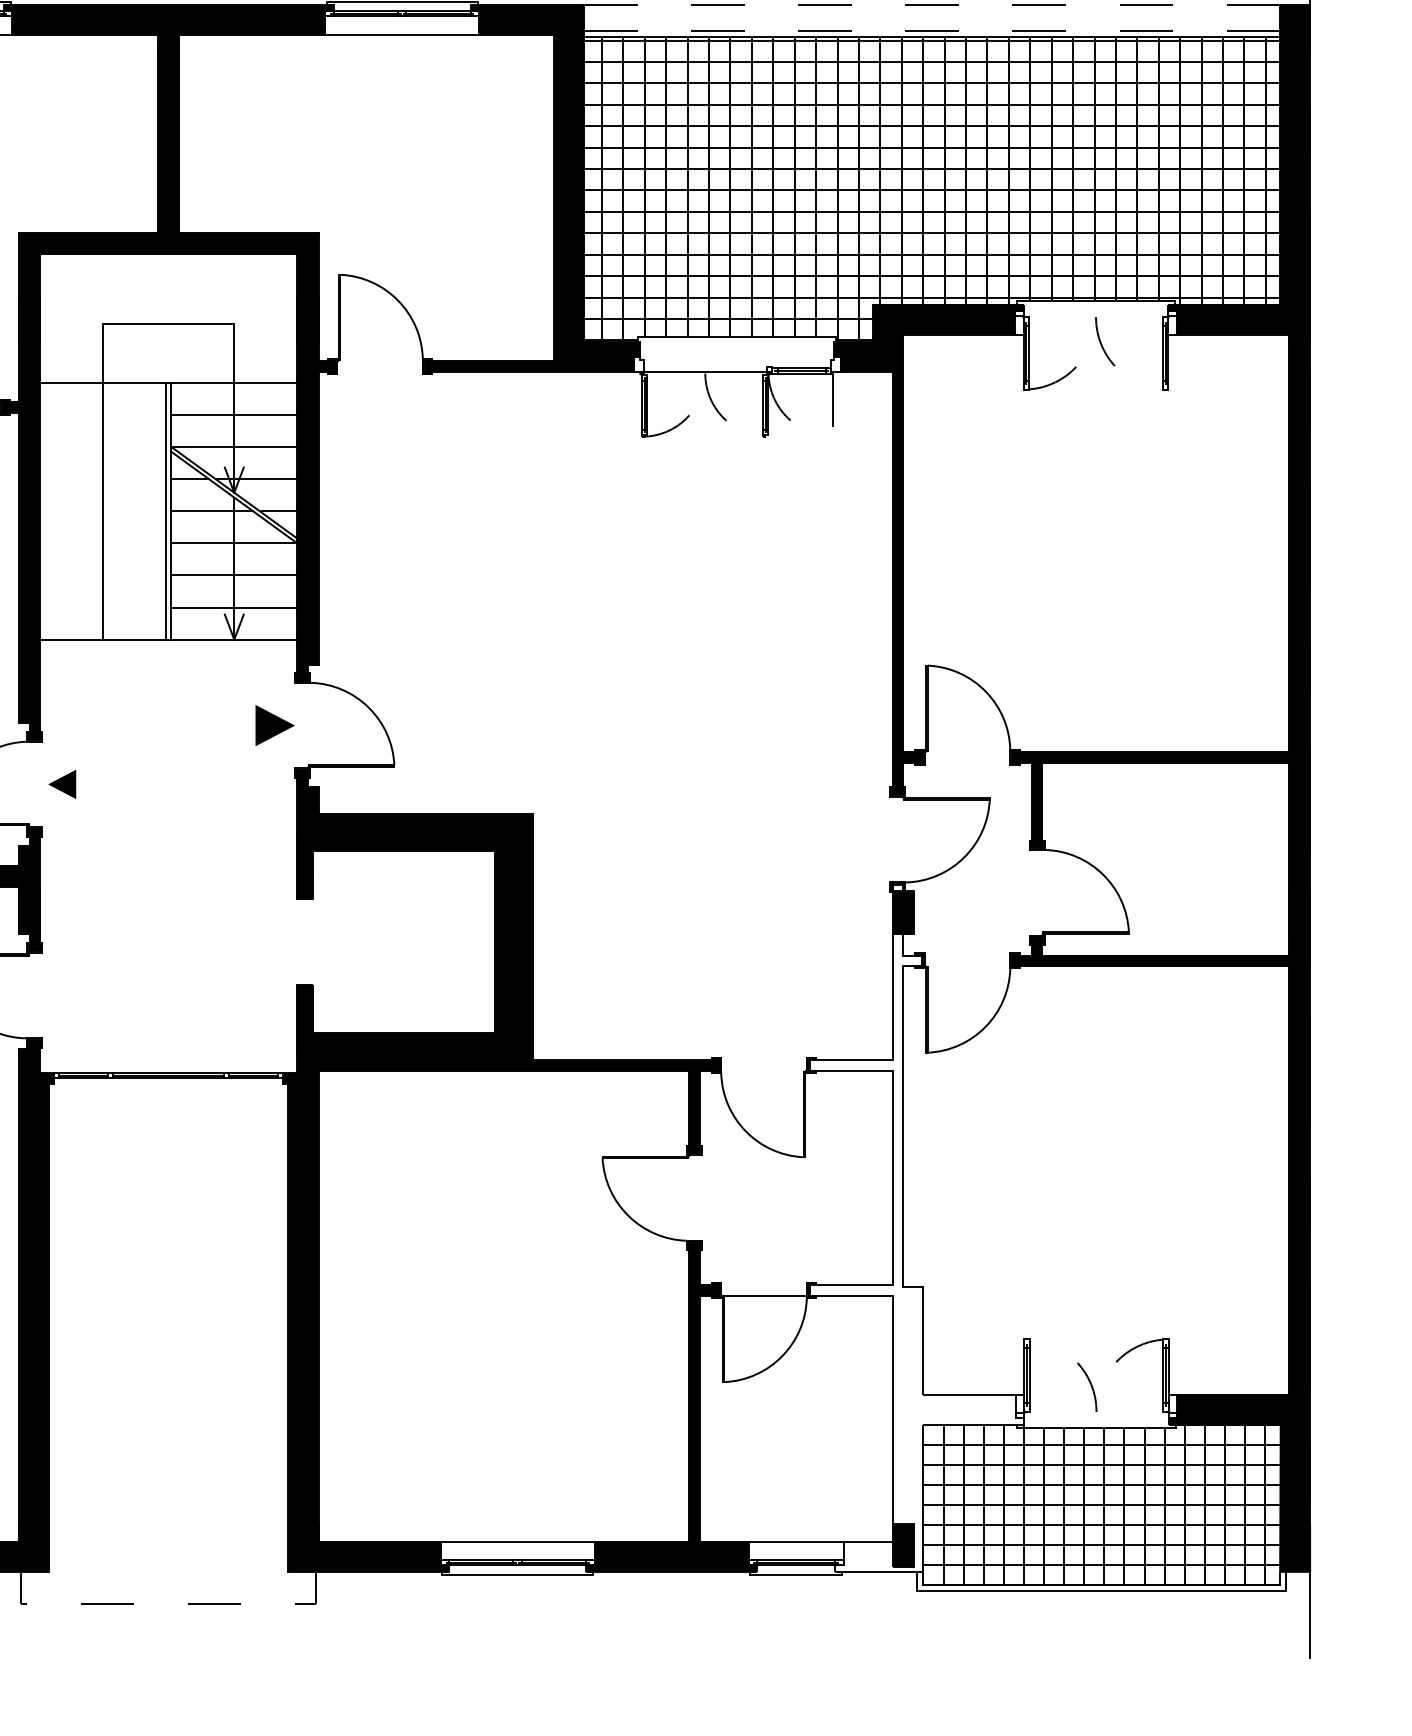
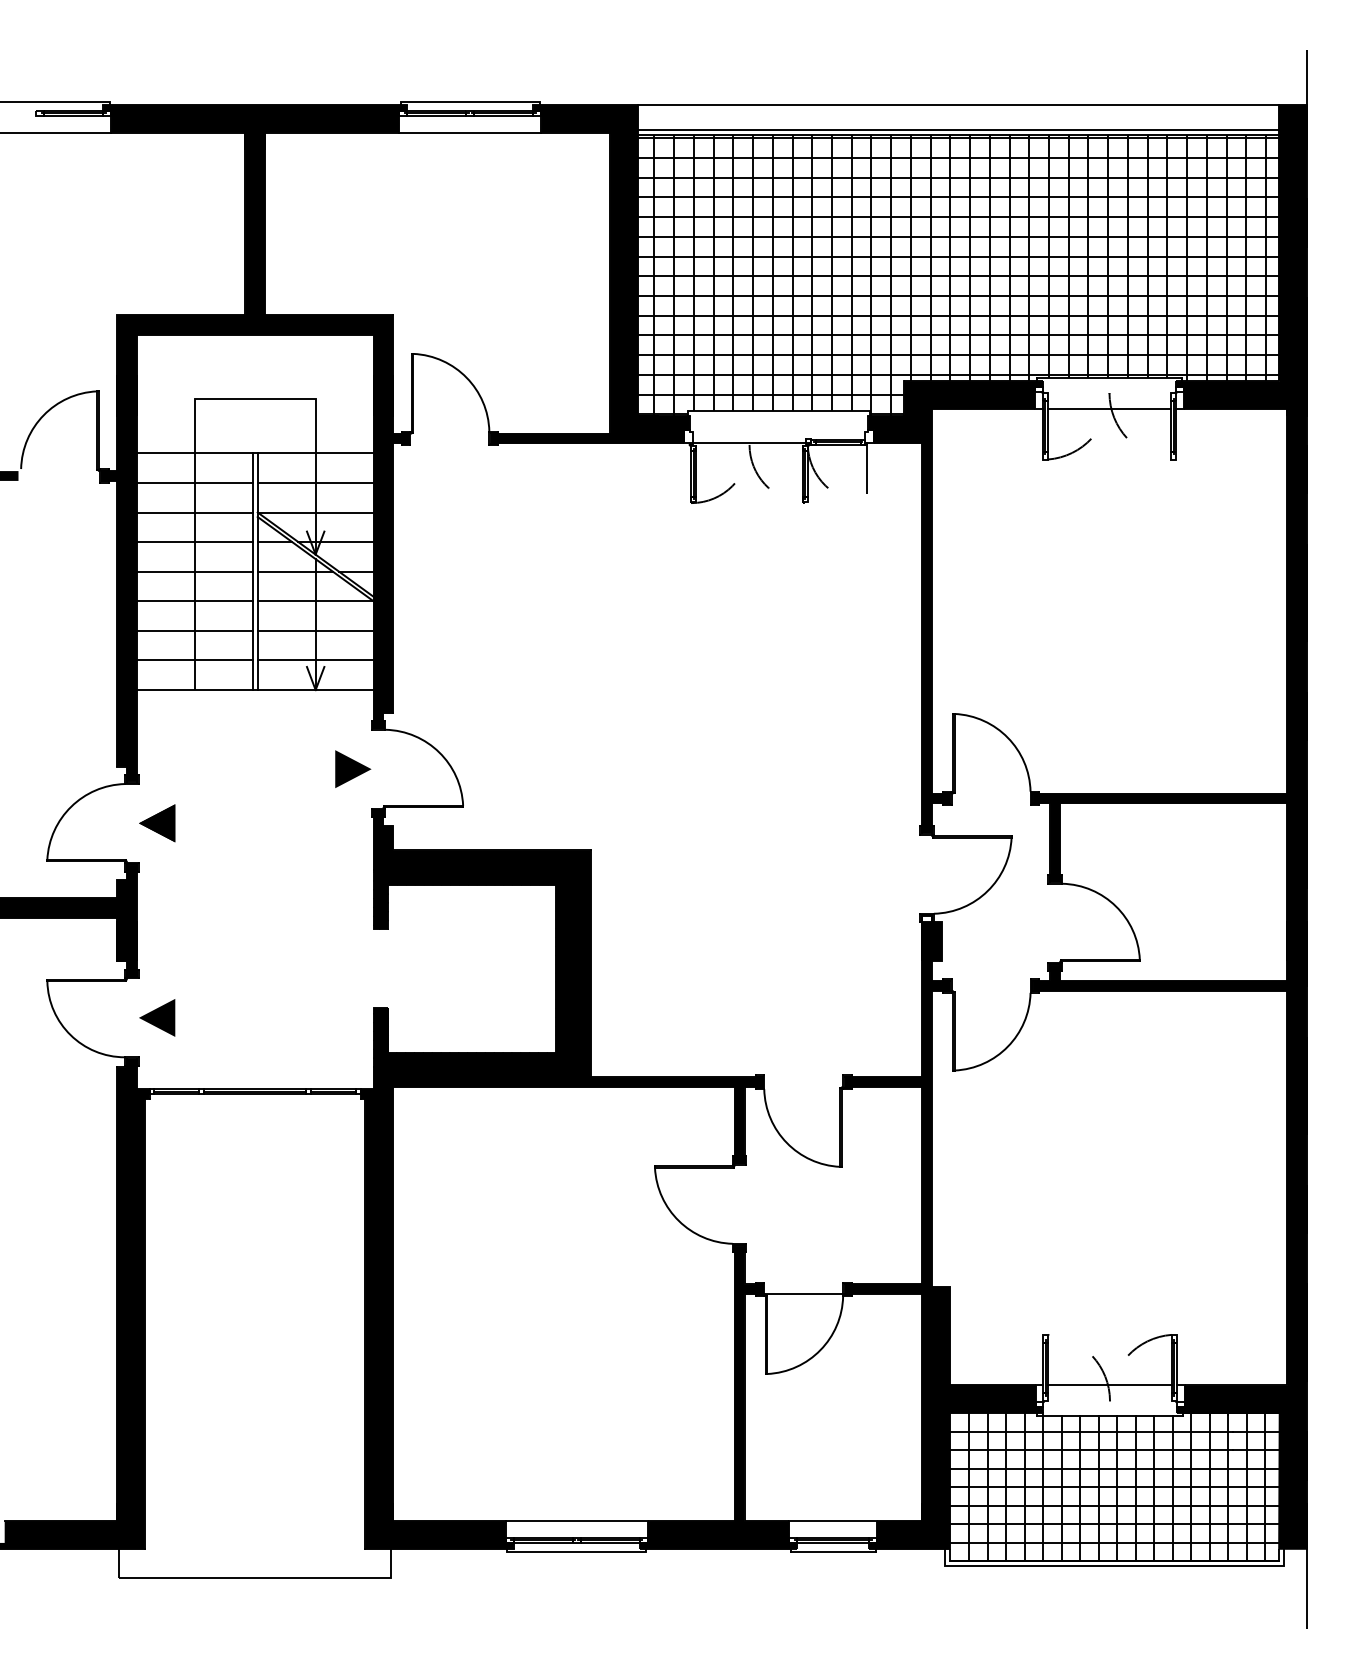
line: (932, 5) -> (958, 105), dashed -> solid
line: (932, 31) -> (958, 129), dashed -> solid
line: (1095, 334) -> (1109, 408), added
line: (102, 414) -> (194, 482), added
line: (102, 446) -> (194, 512), added
line: (102, 479) -> (194, 542), added
line: (102, 510) -> (194, 571), added
line: (102, 543) -> (194, 601), added
line: (102, 575) -> (194, 630), added
line: (102, 607) -> (194, 660), added
part: (62, 784) -> (157, 823), size x1.43
line: (62, 995) -> (157, 1017), added
fill: (916, 1252) -> (944, 1254), added
line: (1095, 1394) -> (1109, 1385), added
line: (185, 1604) -> (270, 1578), dashed -> solid

